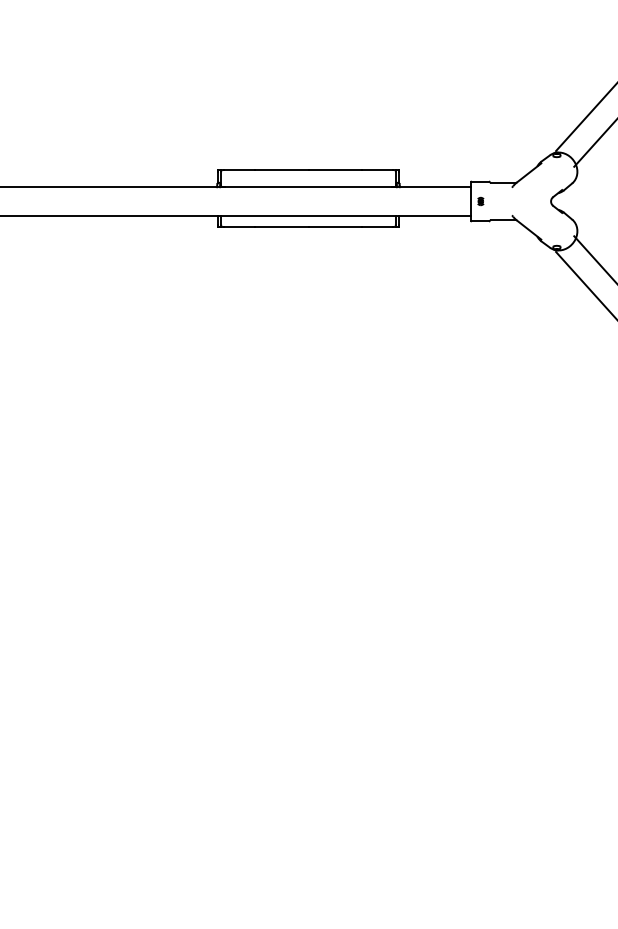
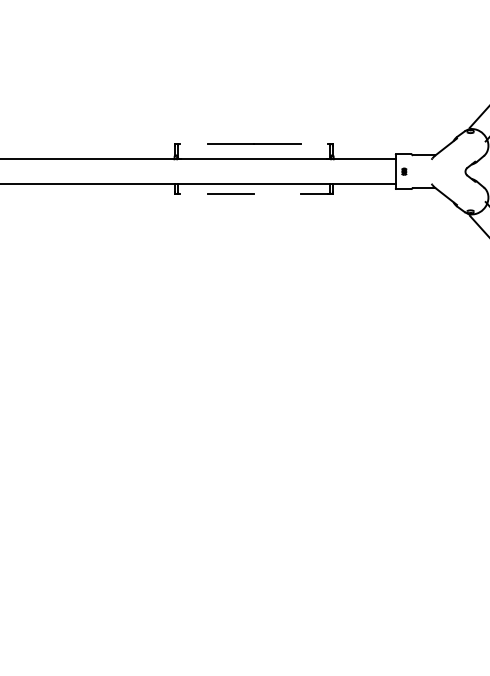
line: (239, 170) -> (193, 144), removed
line: (377, 170) -> (314, 144), removed
line: (239, 226) -> (193, 193), removed
line: (334, 226) -> (276, 193), removed

